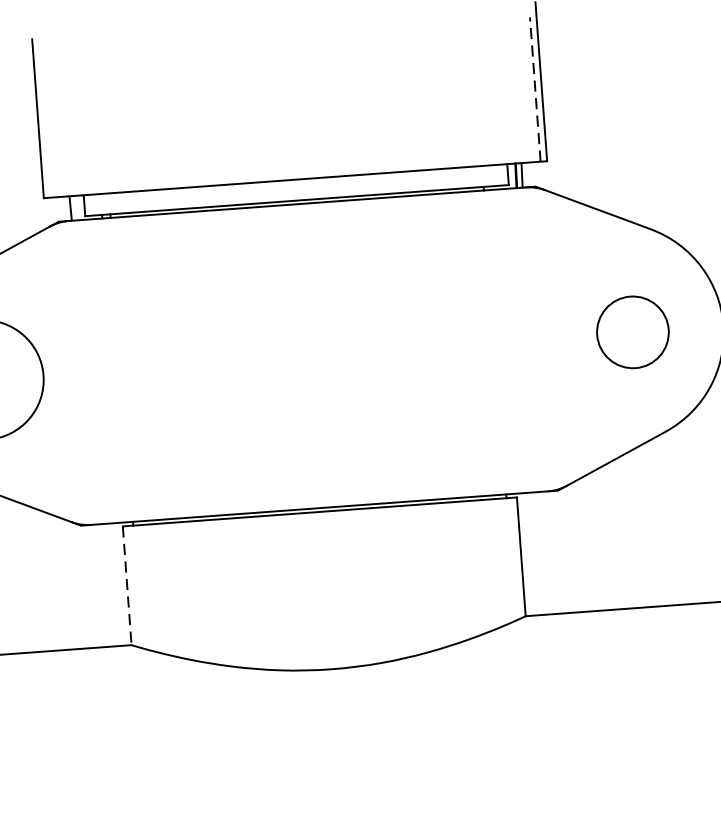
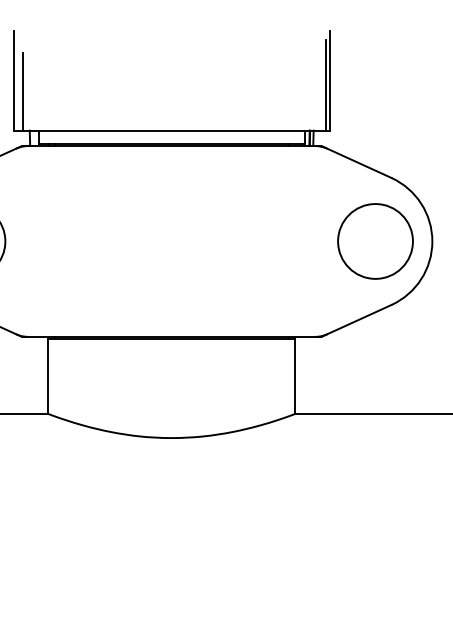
line: (534, 88) -> (325, 84), dashed -> solid
line: (54, 134) -> (23, 91), added
circle: (632, 332) -> (375, 241), size x1.67
line: (126, 587) -> (47, 377), dashed -> solid

